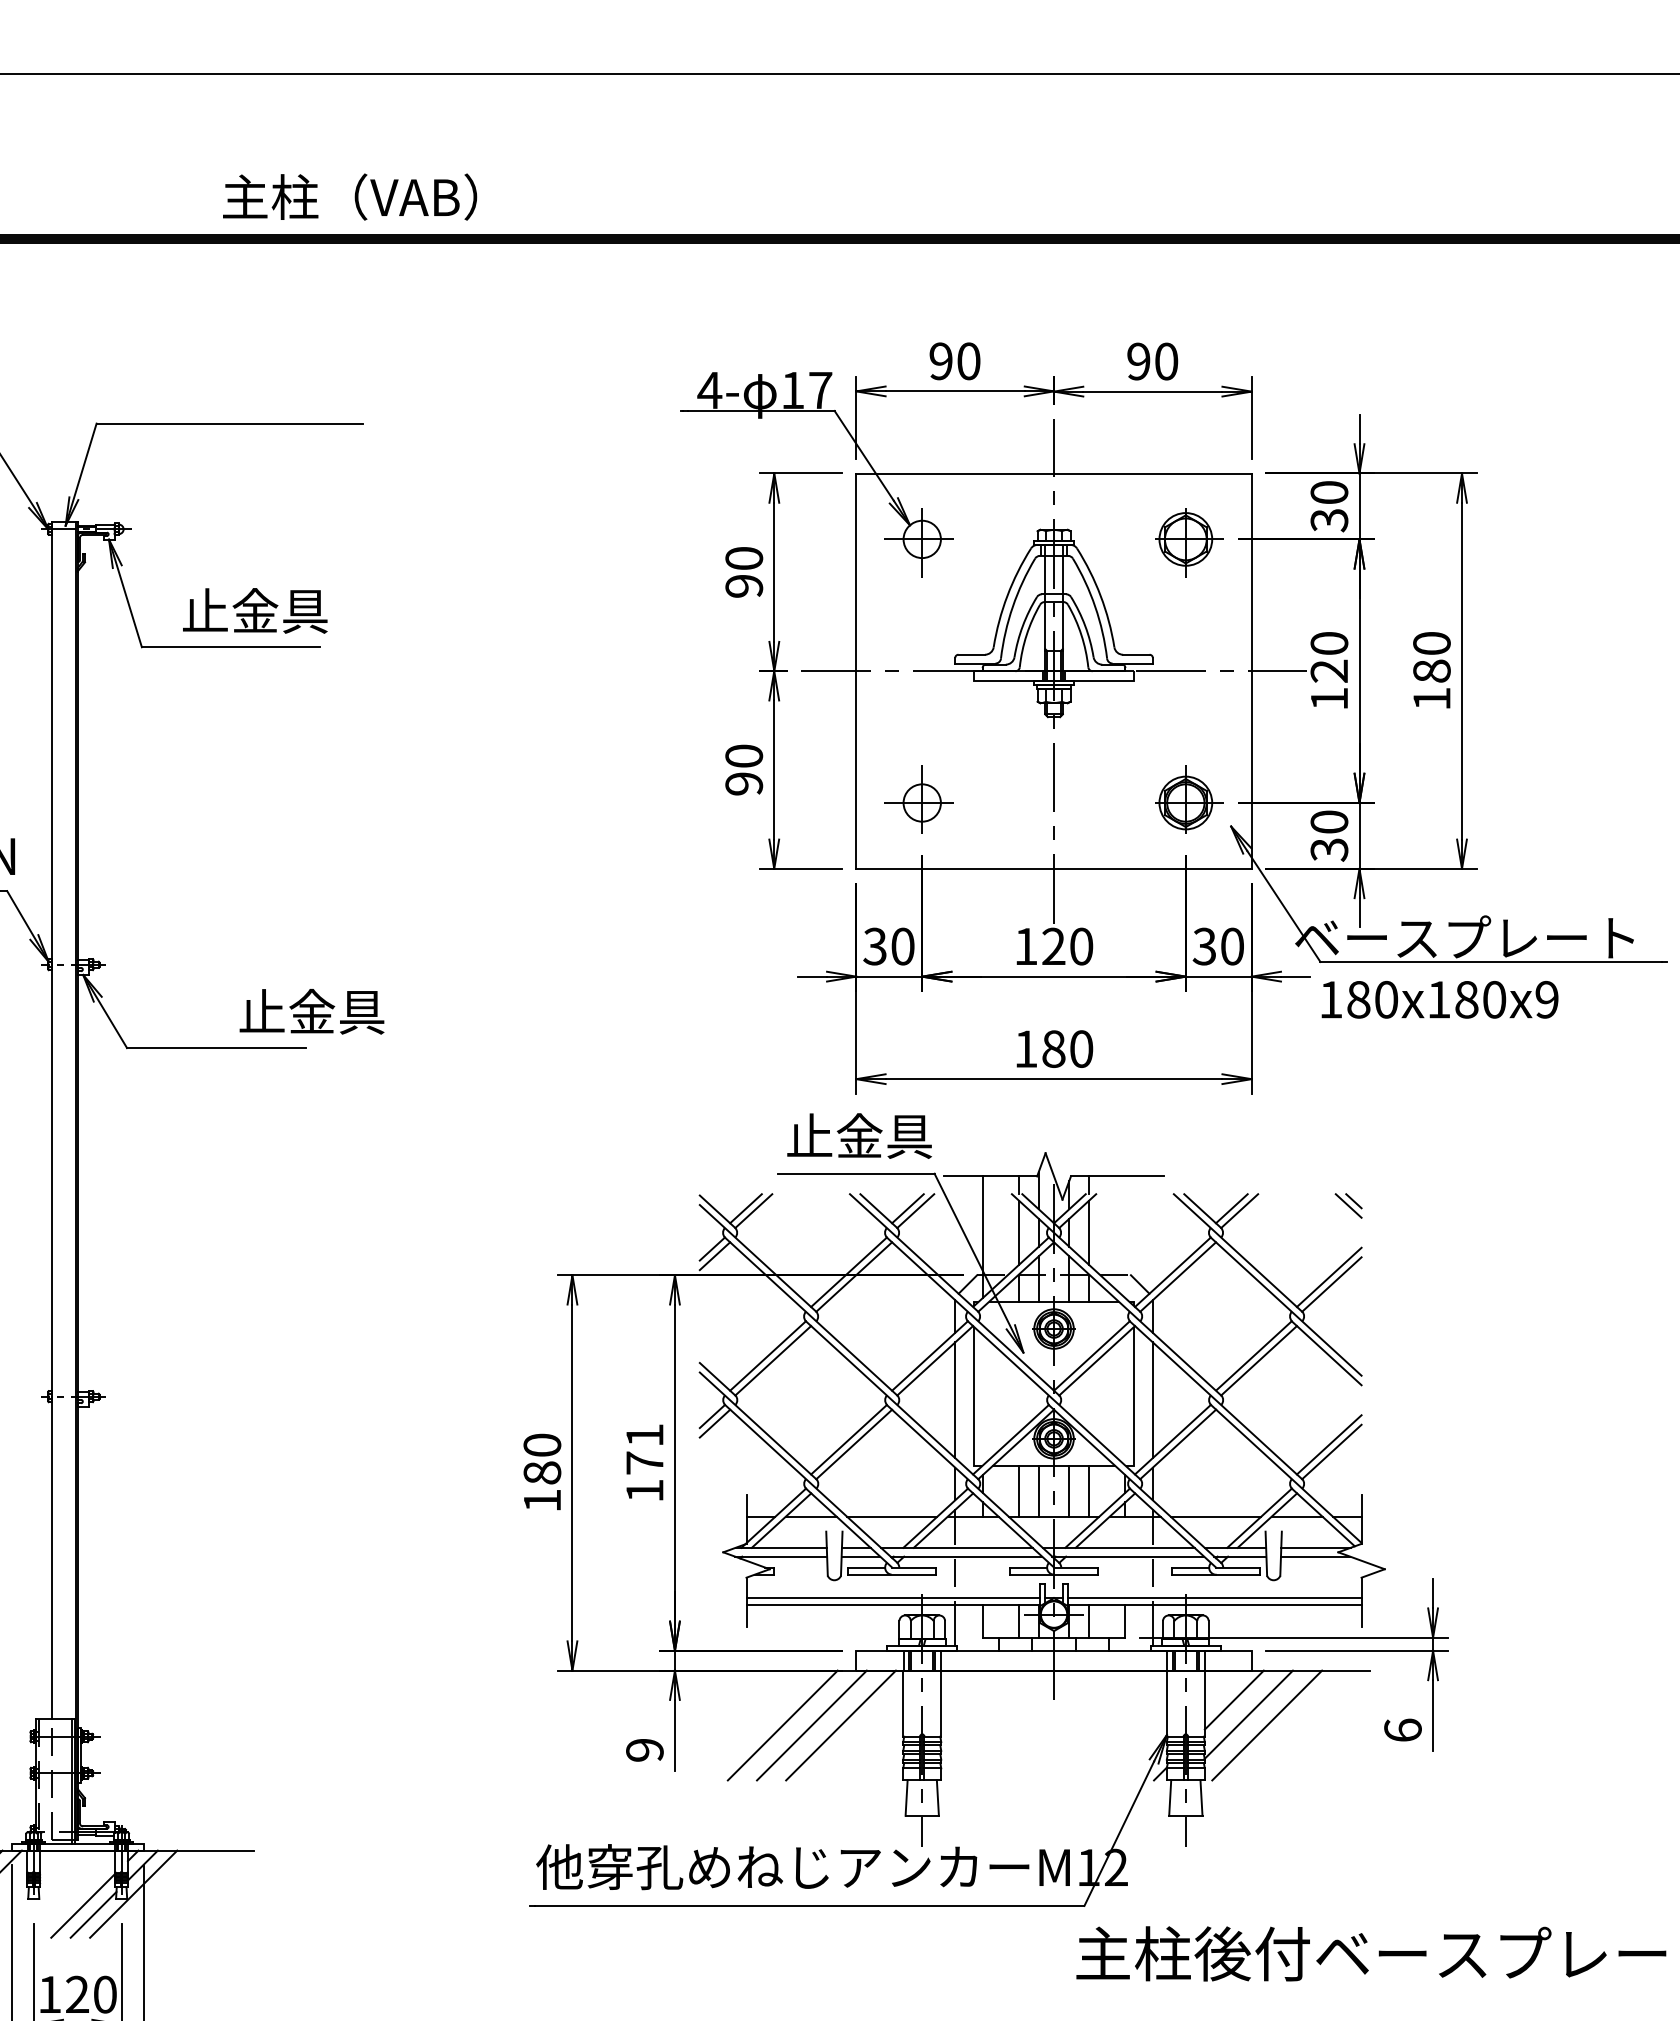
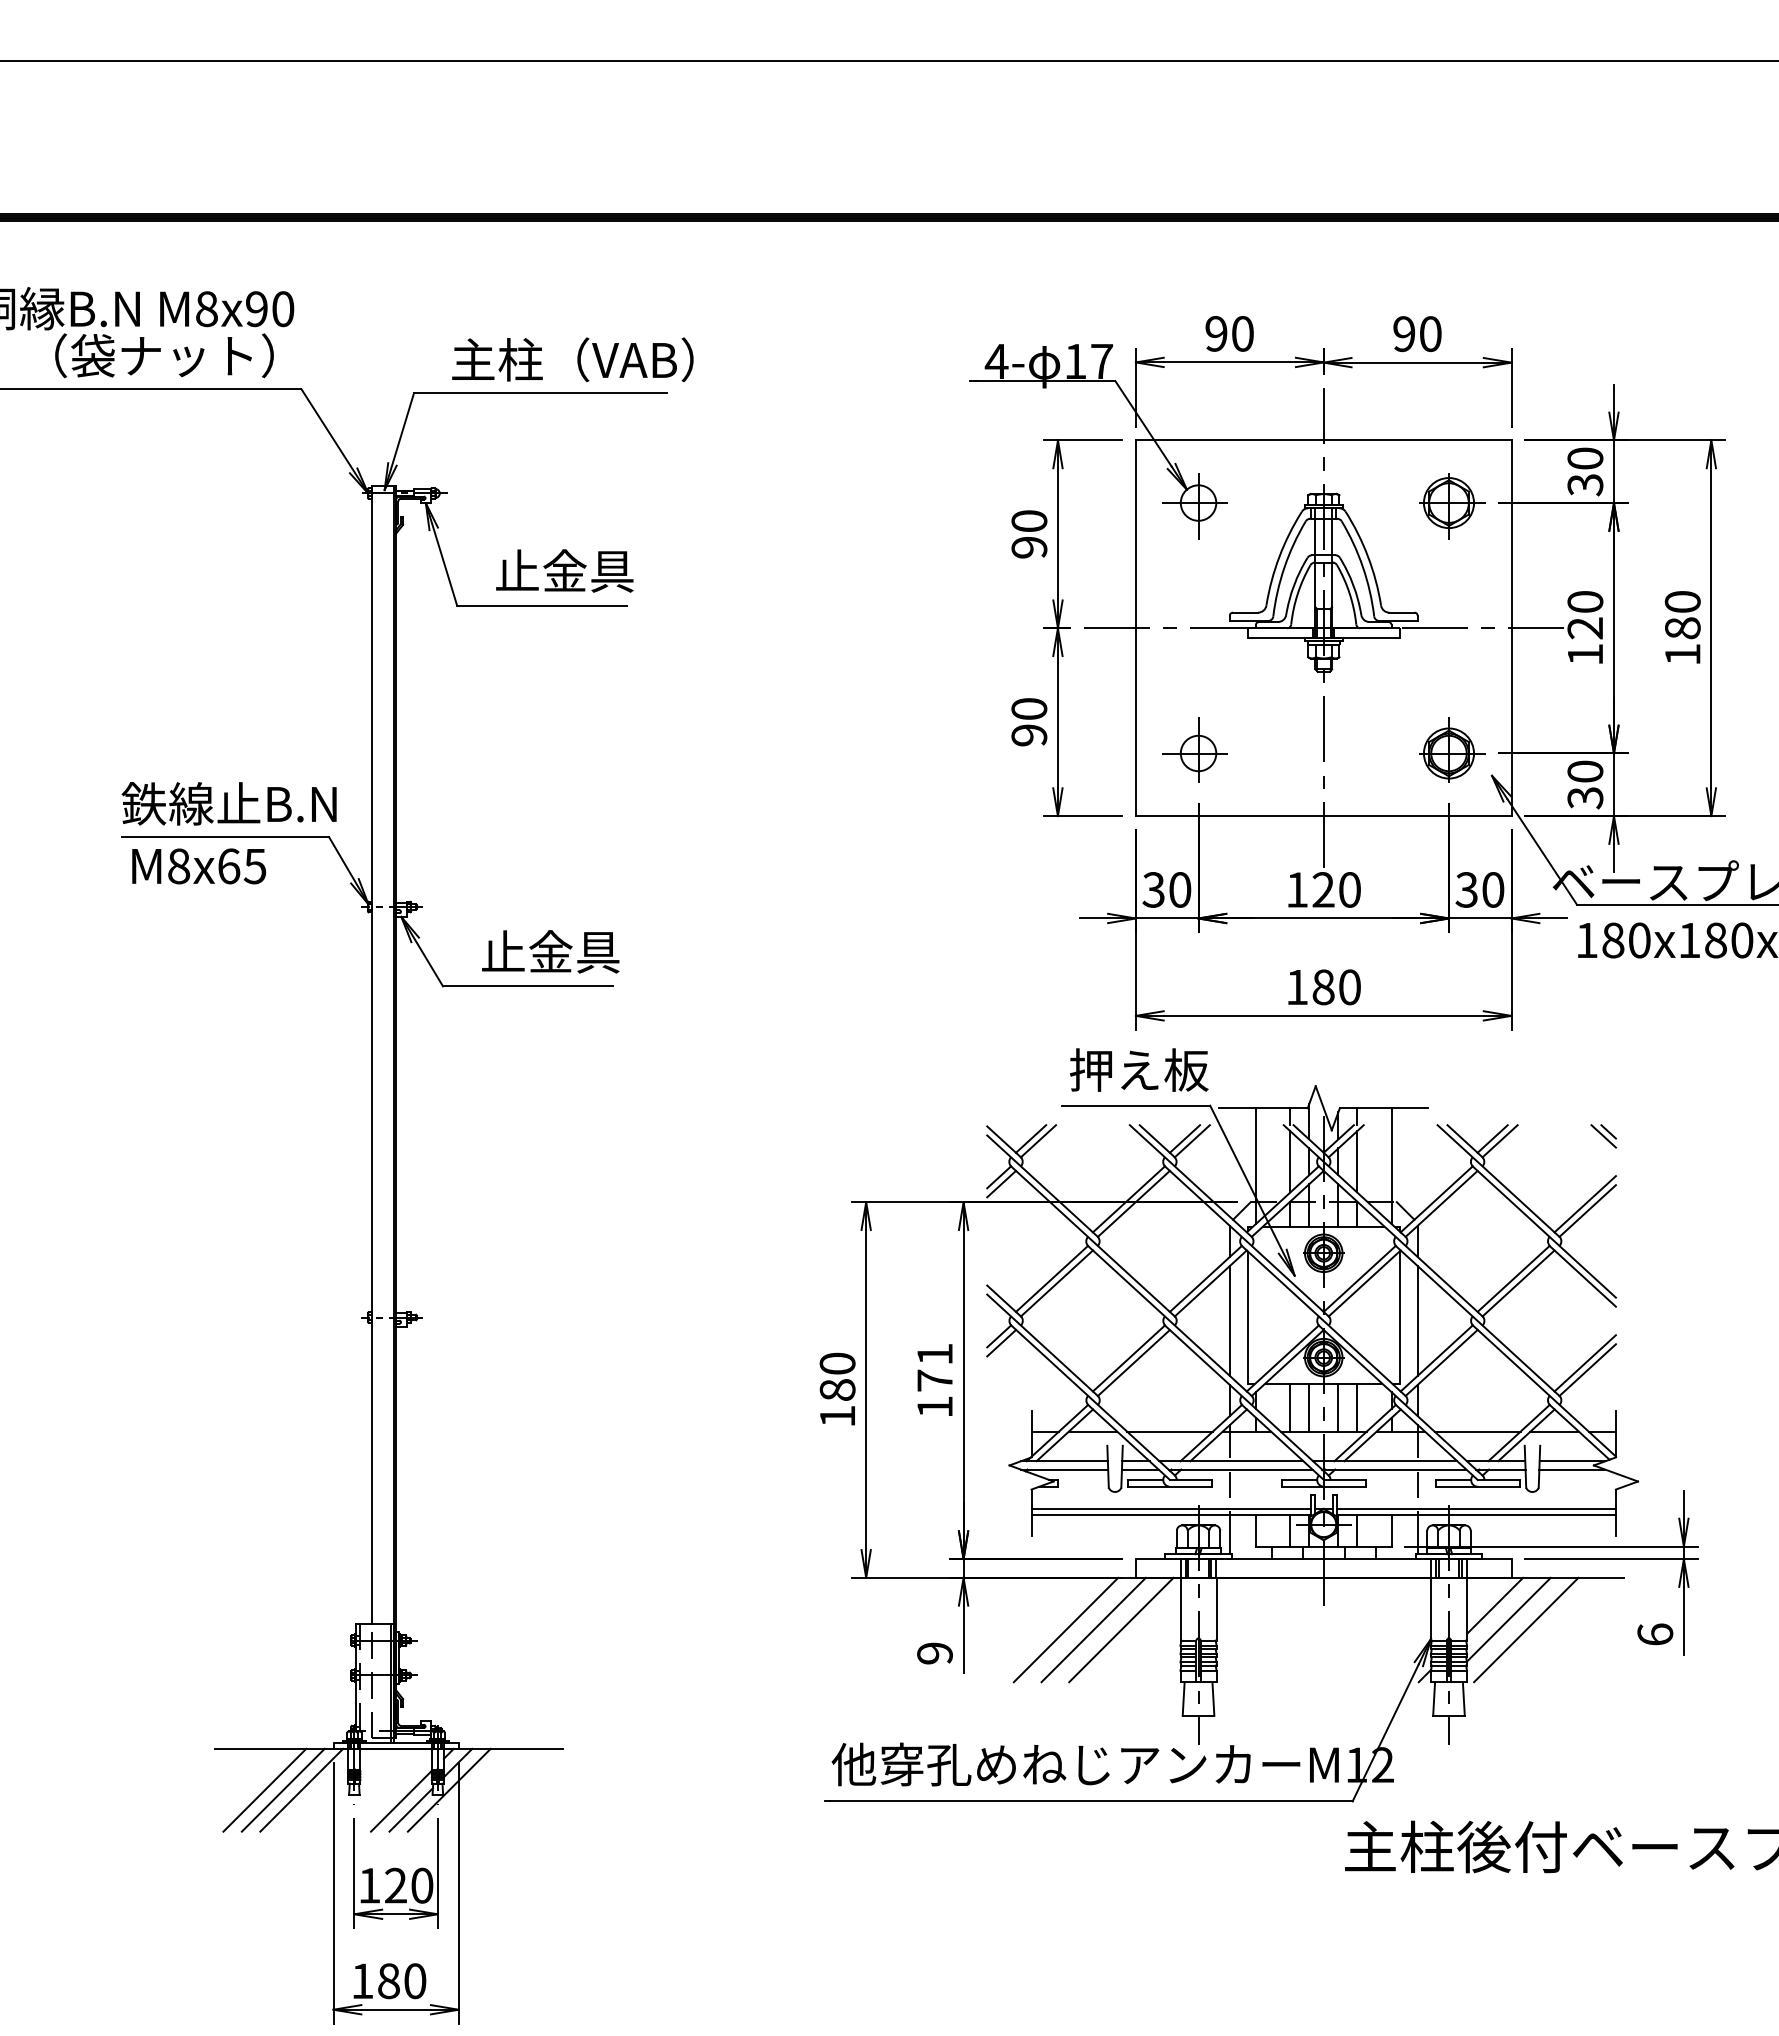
text: (349, 196) -> (572, 359), moved
text: (311, 1011) -> (550, 951), moved
text: (859, 1135) -> (1138, 1069), 止金具 -> 押え板
line: (1125, 1237) -> (1391, 1166), added

